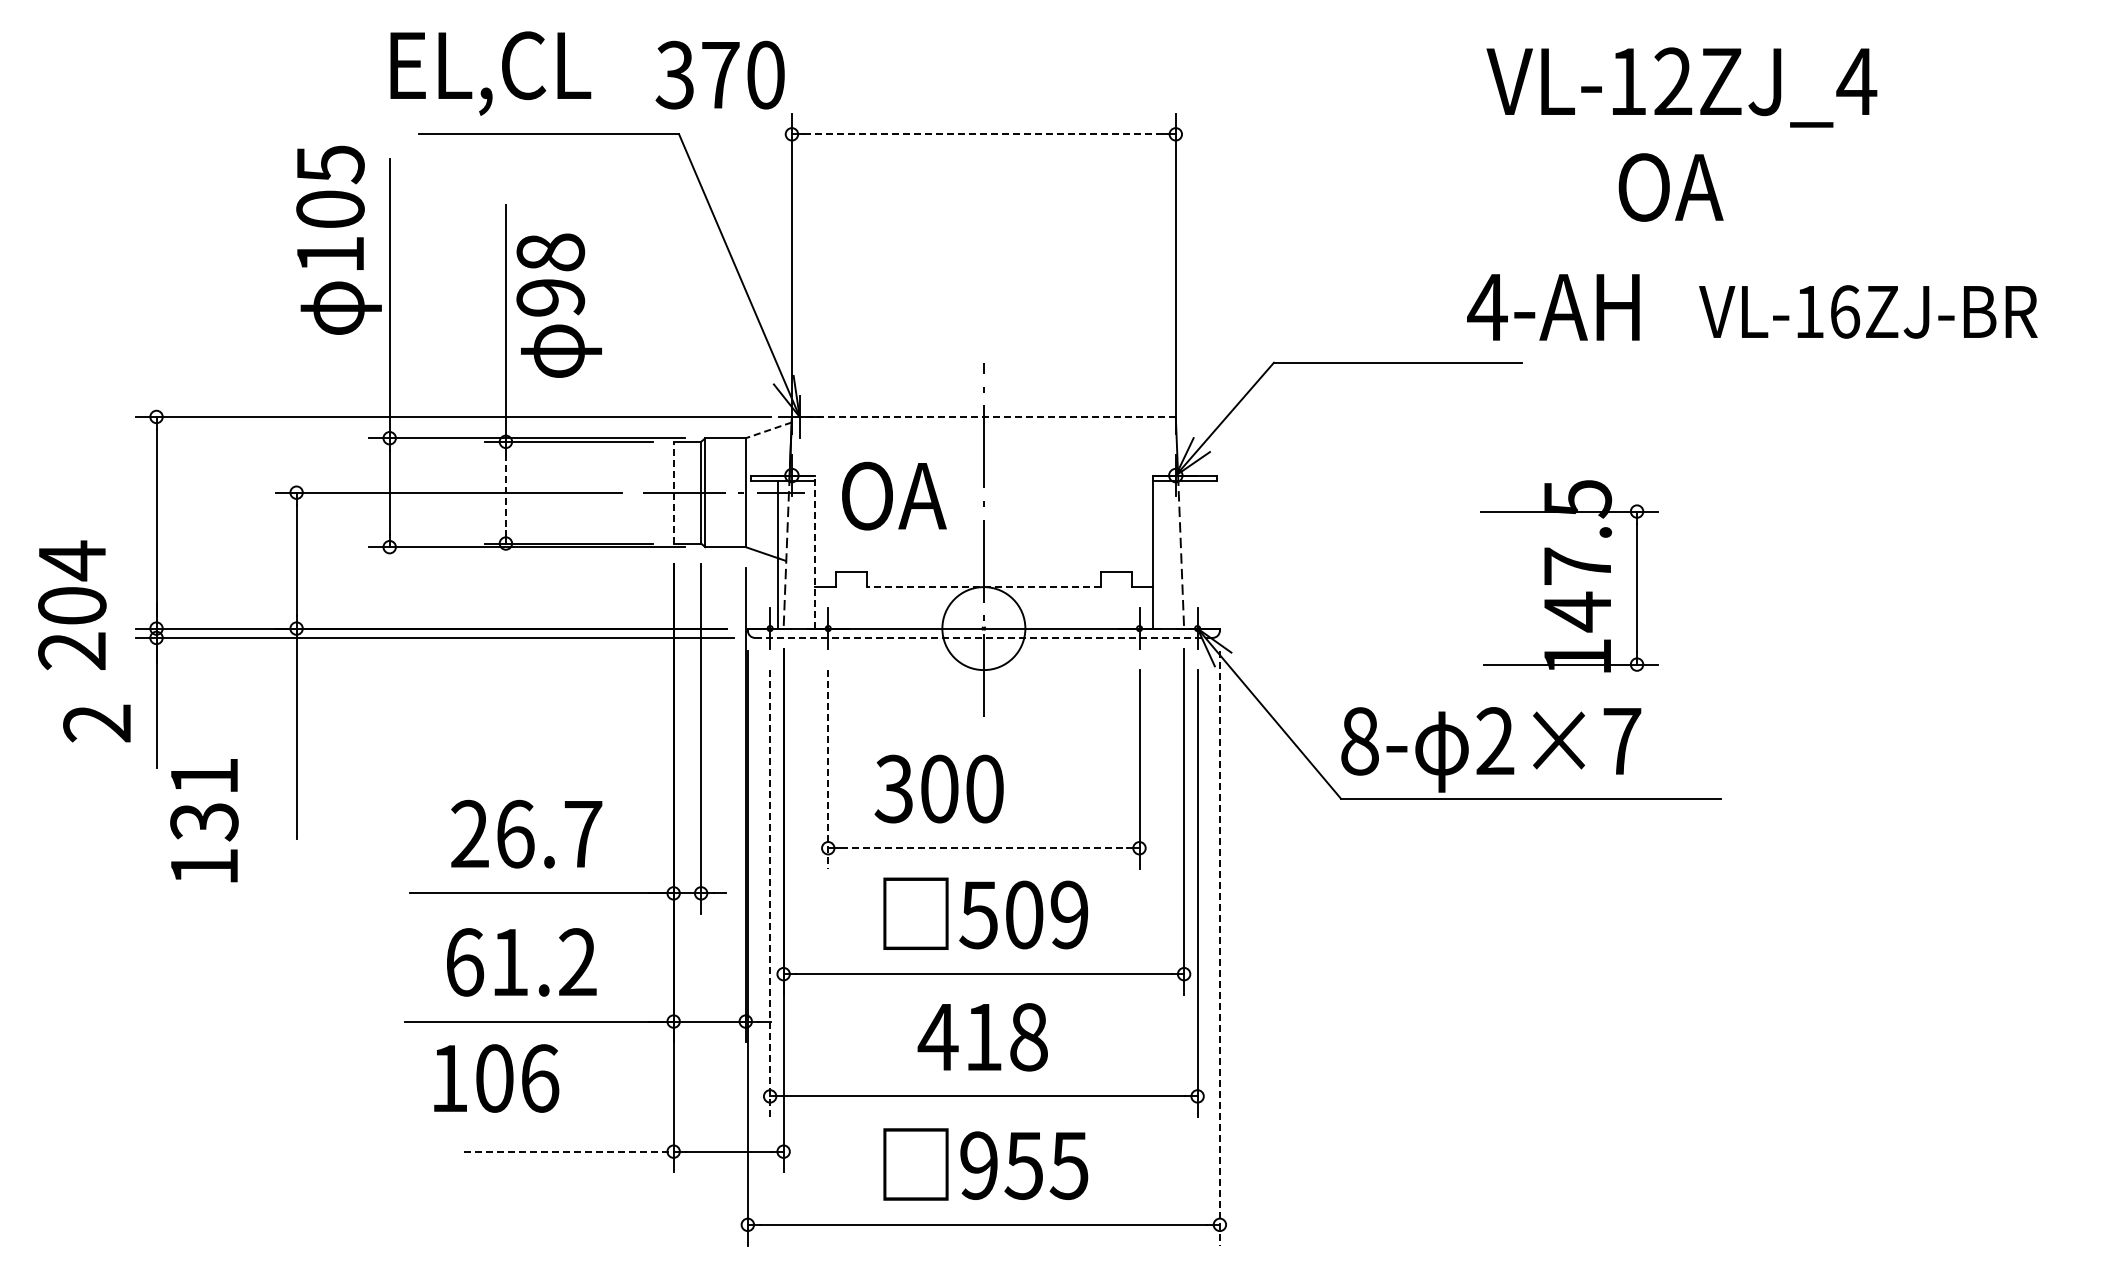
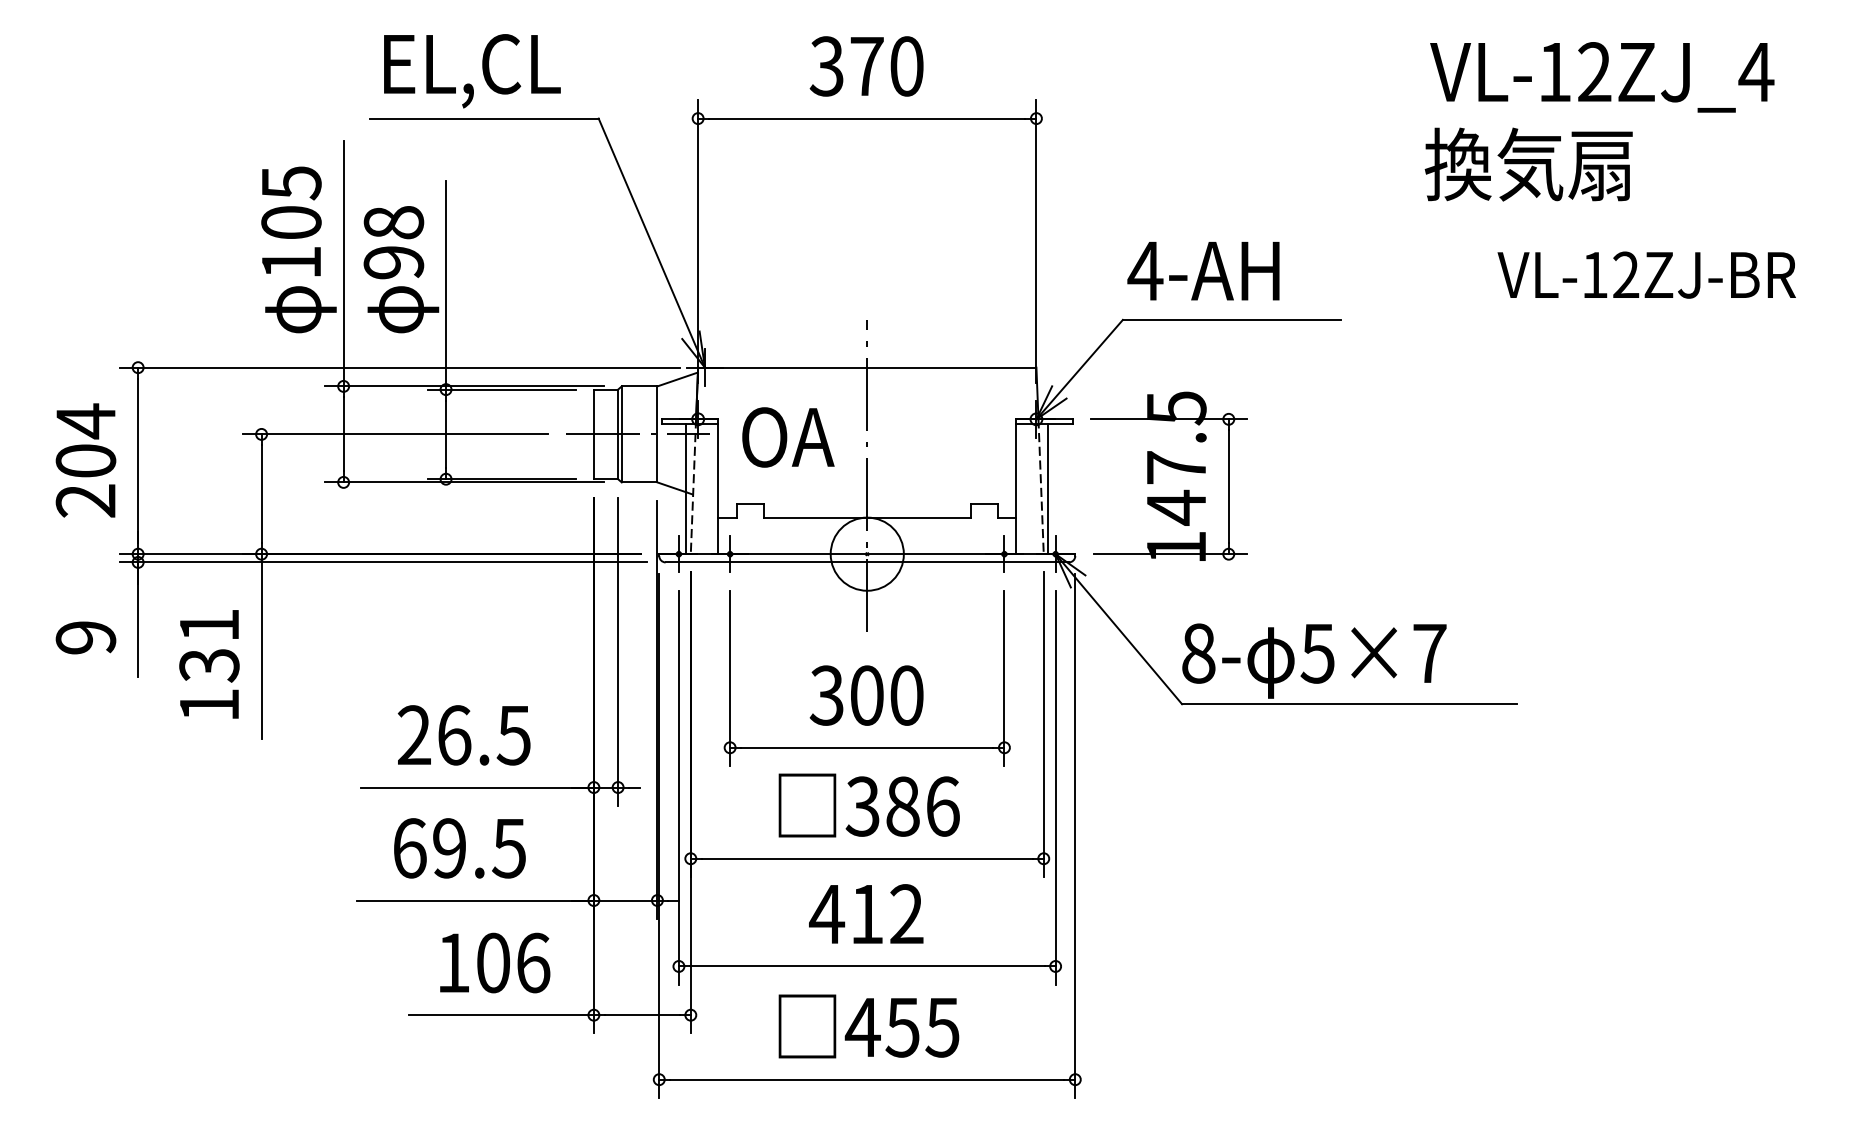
text: (490, 73) -> (472, 71), moved
text: (719, 74) -> (866, 65), moved
text: (1681, 87) -> (1601, 77), moved
line: (983, 134) -> (866, 118), dashed -> solid
text: (1734, 186) -> (1528, 164), OA -> 換気扇
text: (338, 239) -> (298, 249), moved
text: (558, 305) -> (400, 269), moved
text: (1553, 307) -> (1203, 271), moved
text: (1845, 311) -> (1626, 274), VL-16ZJ-BR -> VL-12ZJ-BR
line: (983, 416) -> (866, 367), dashed -> solid
line: (768, 430) -> (677, 379), dashed -> solid
line: (673, 492) -> (593, 434), dashed -> solid
line: (505, 493) -> (445, 435), dashed -> solid
line: (814, 552) -> (718, 487), dashed -> solid
line: (1189, 554) -> (1048, 488), added
part: (1571, 566) -> (1171, 467), moved
line: (983, 587) -> (866, 517), dashed -> solid
text: (72, 605) -> (86, 460), moved
line: (983, 637) -> (866, 562), dashed -> solid
text: (97, 723) -> (86, 637), 2 -> 9
text: (1494, 741) -> (1317, 653), 2×7 -> 5×7
line: (828, 770) -> (730, 679), dashed -> solid
text: (938, 788) -> (866, 695), moved
text: (204, 820) -> (209, 664), moved
text: (582, 834) -> (513, 735), 26.7 -> 26.5
line: (984, 848) -> (867, 747), dashed -> solid
line: (770, 893) -> (679, 787), dashed -> solid
text: (1023, 914) -> (902, 806), 509 -> 386
line: (1219, 949) -> (1074, 836), dashed -> solid
text: (543, 962) -> (479, 848), 61.2 -> 69.5
text: (1028, 1036) -> (906, 913), 418 -> 412
text: (496, 1078) -> (495, 963), moved
line: (568, 1151) -> (501, 1015), dashed -> solid
text: (978, 1165) -> (862, 1027), 955 -> 455

